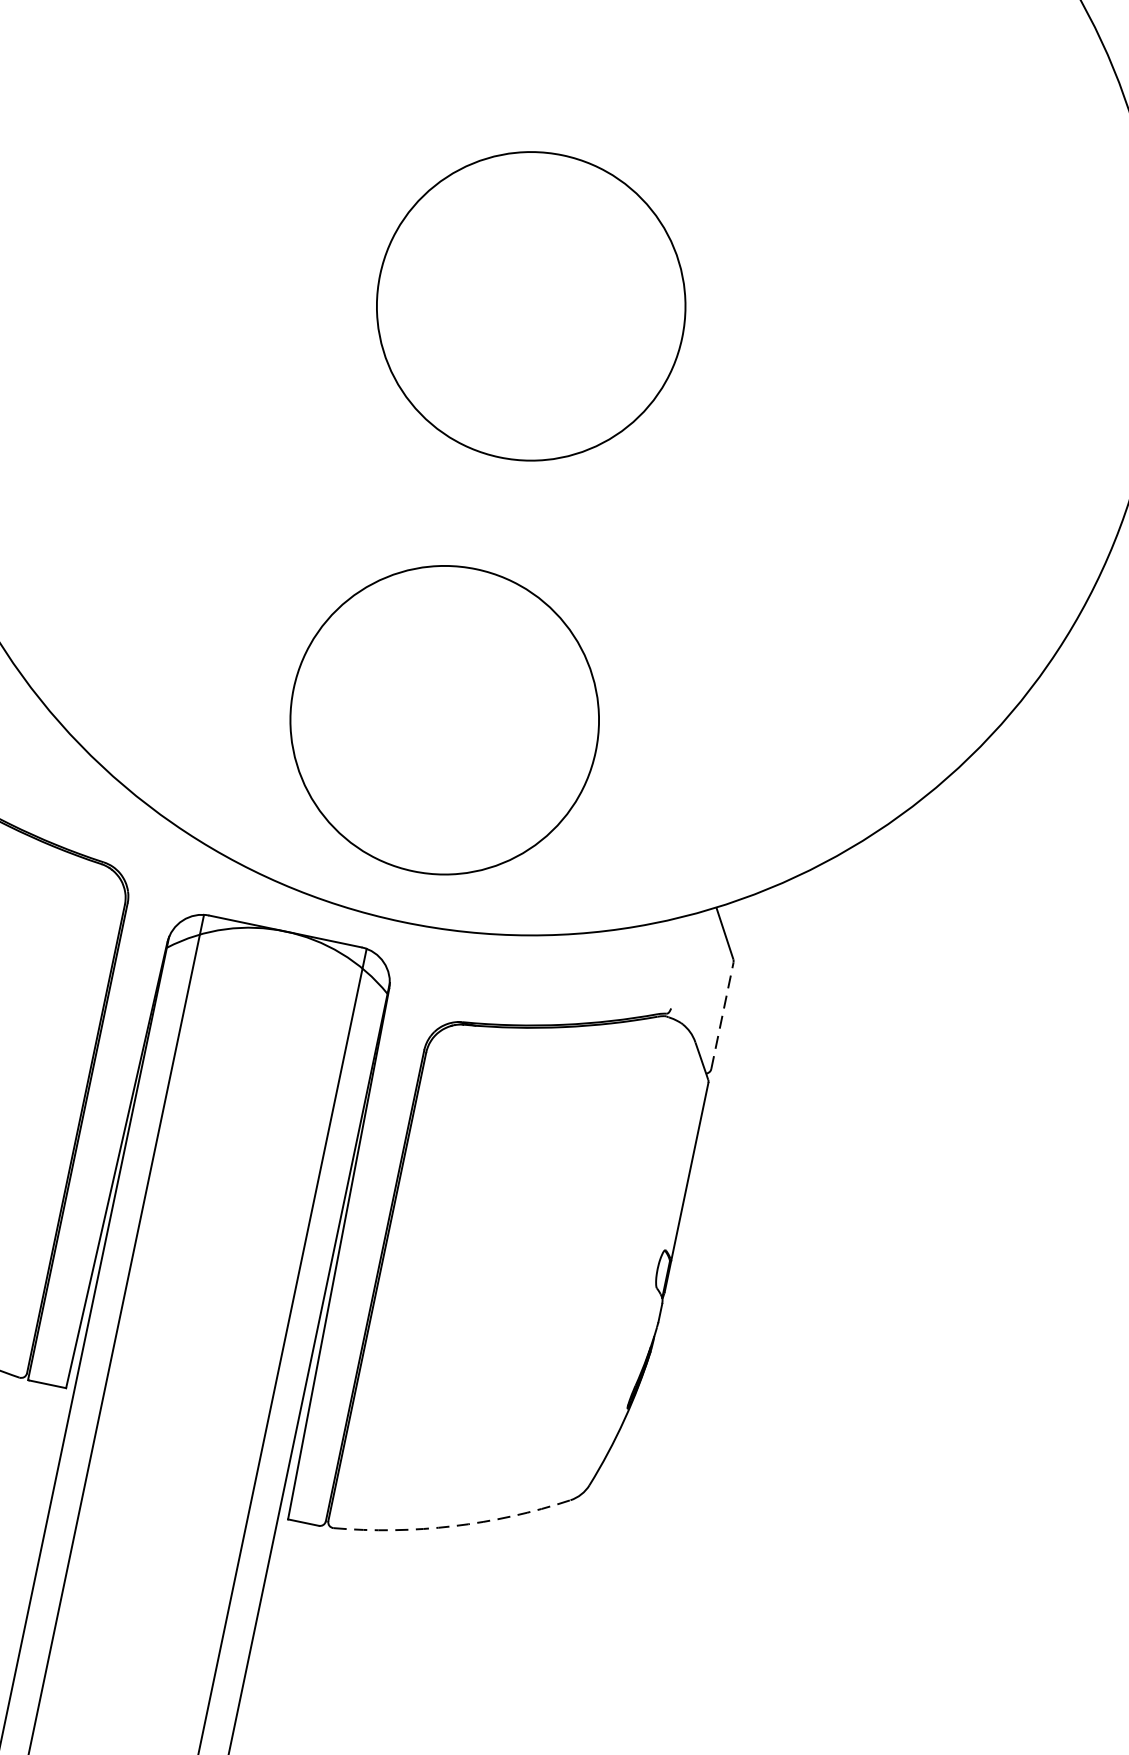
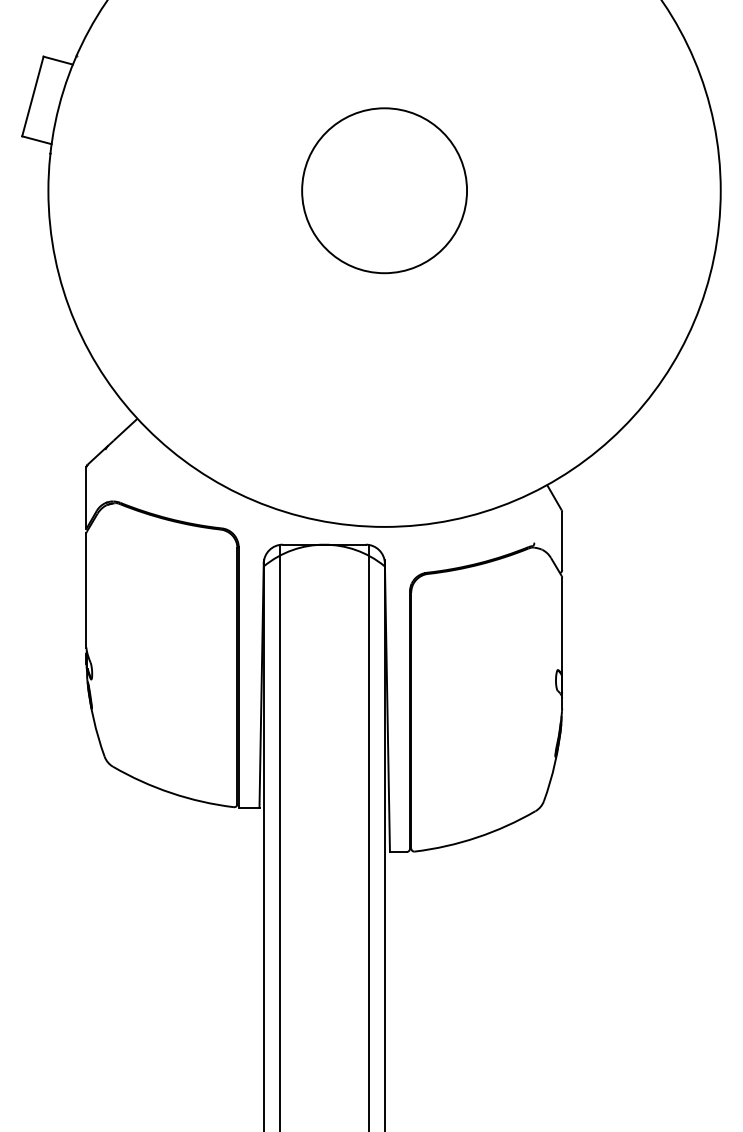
circle: (444, 719) -> (384, 416), removed
line: (723, 1014) -> (562, 540), dashed -> solid
arc: (453, 1526) -> (477, 837), dashed -> solid

